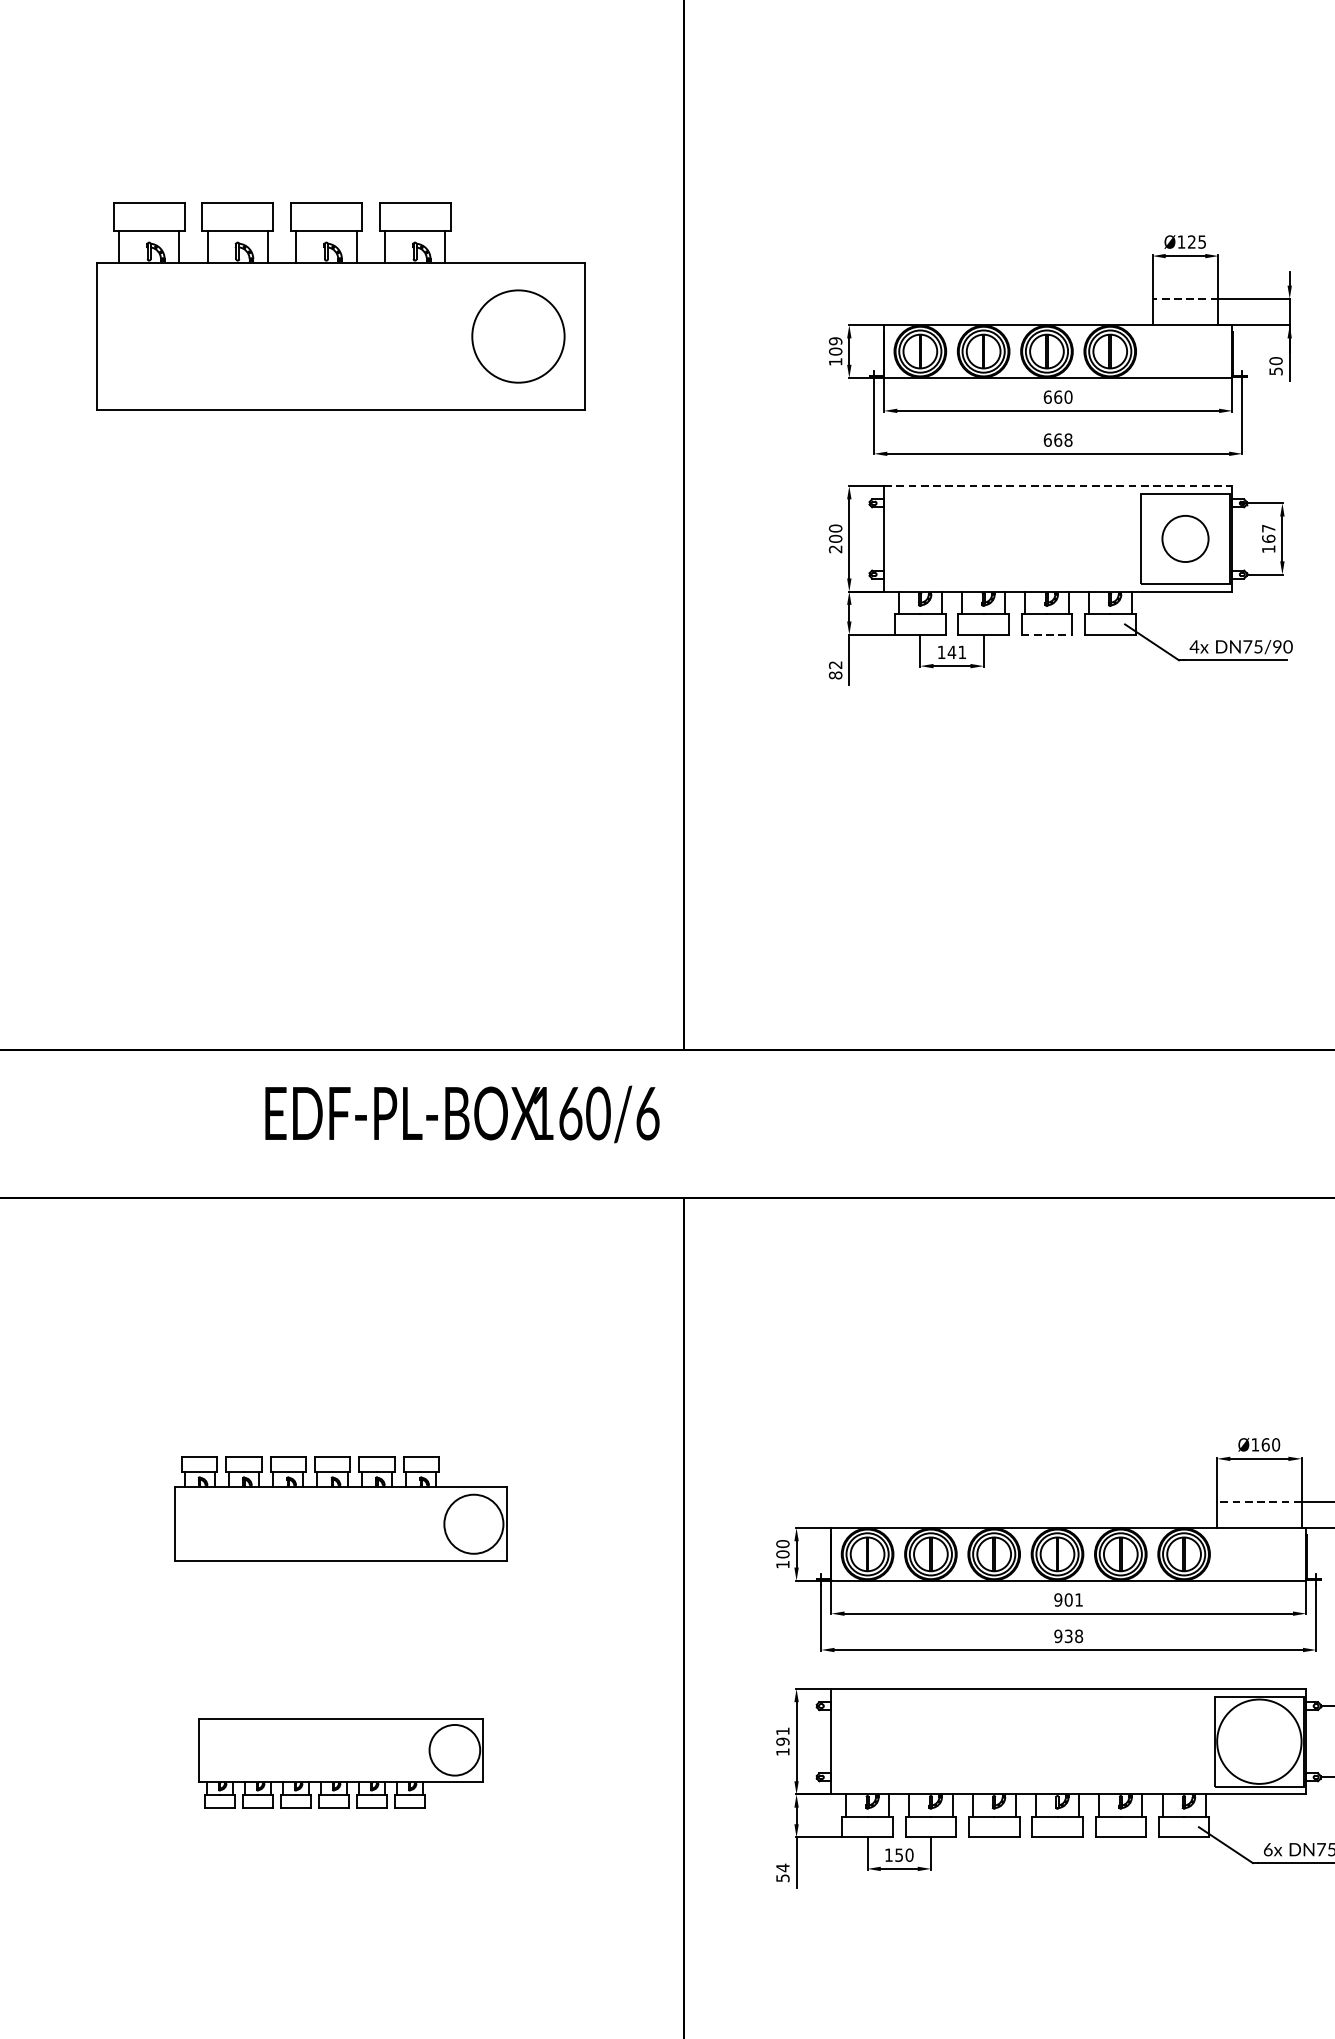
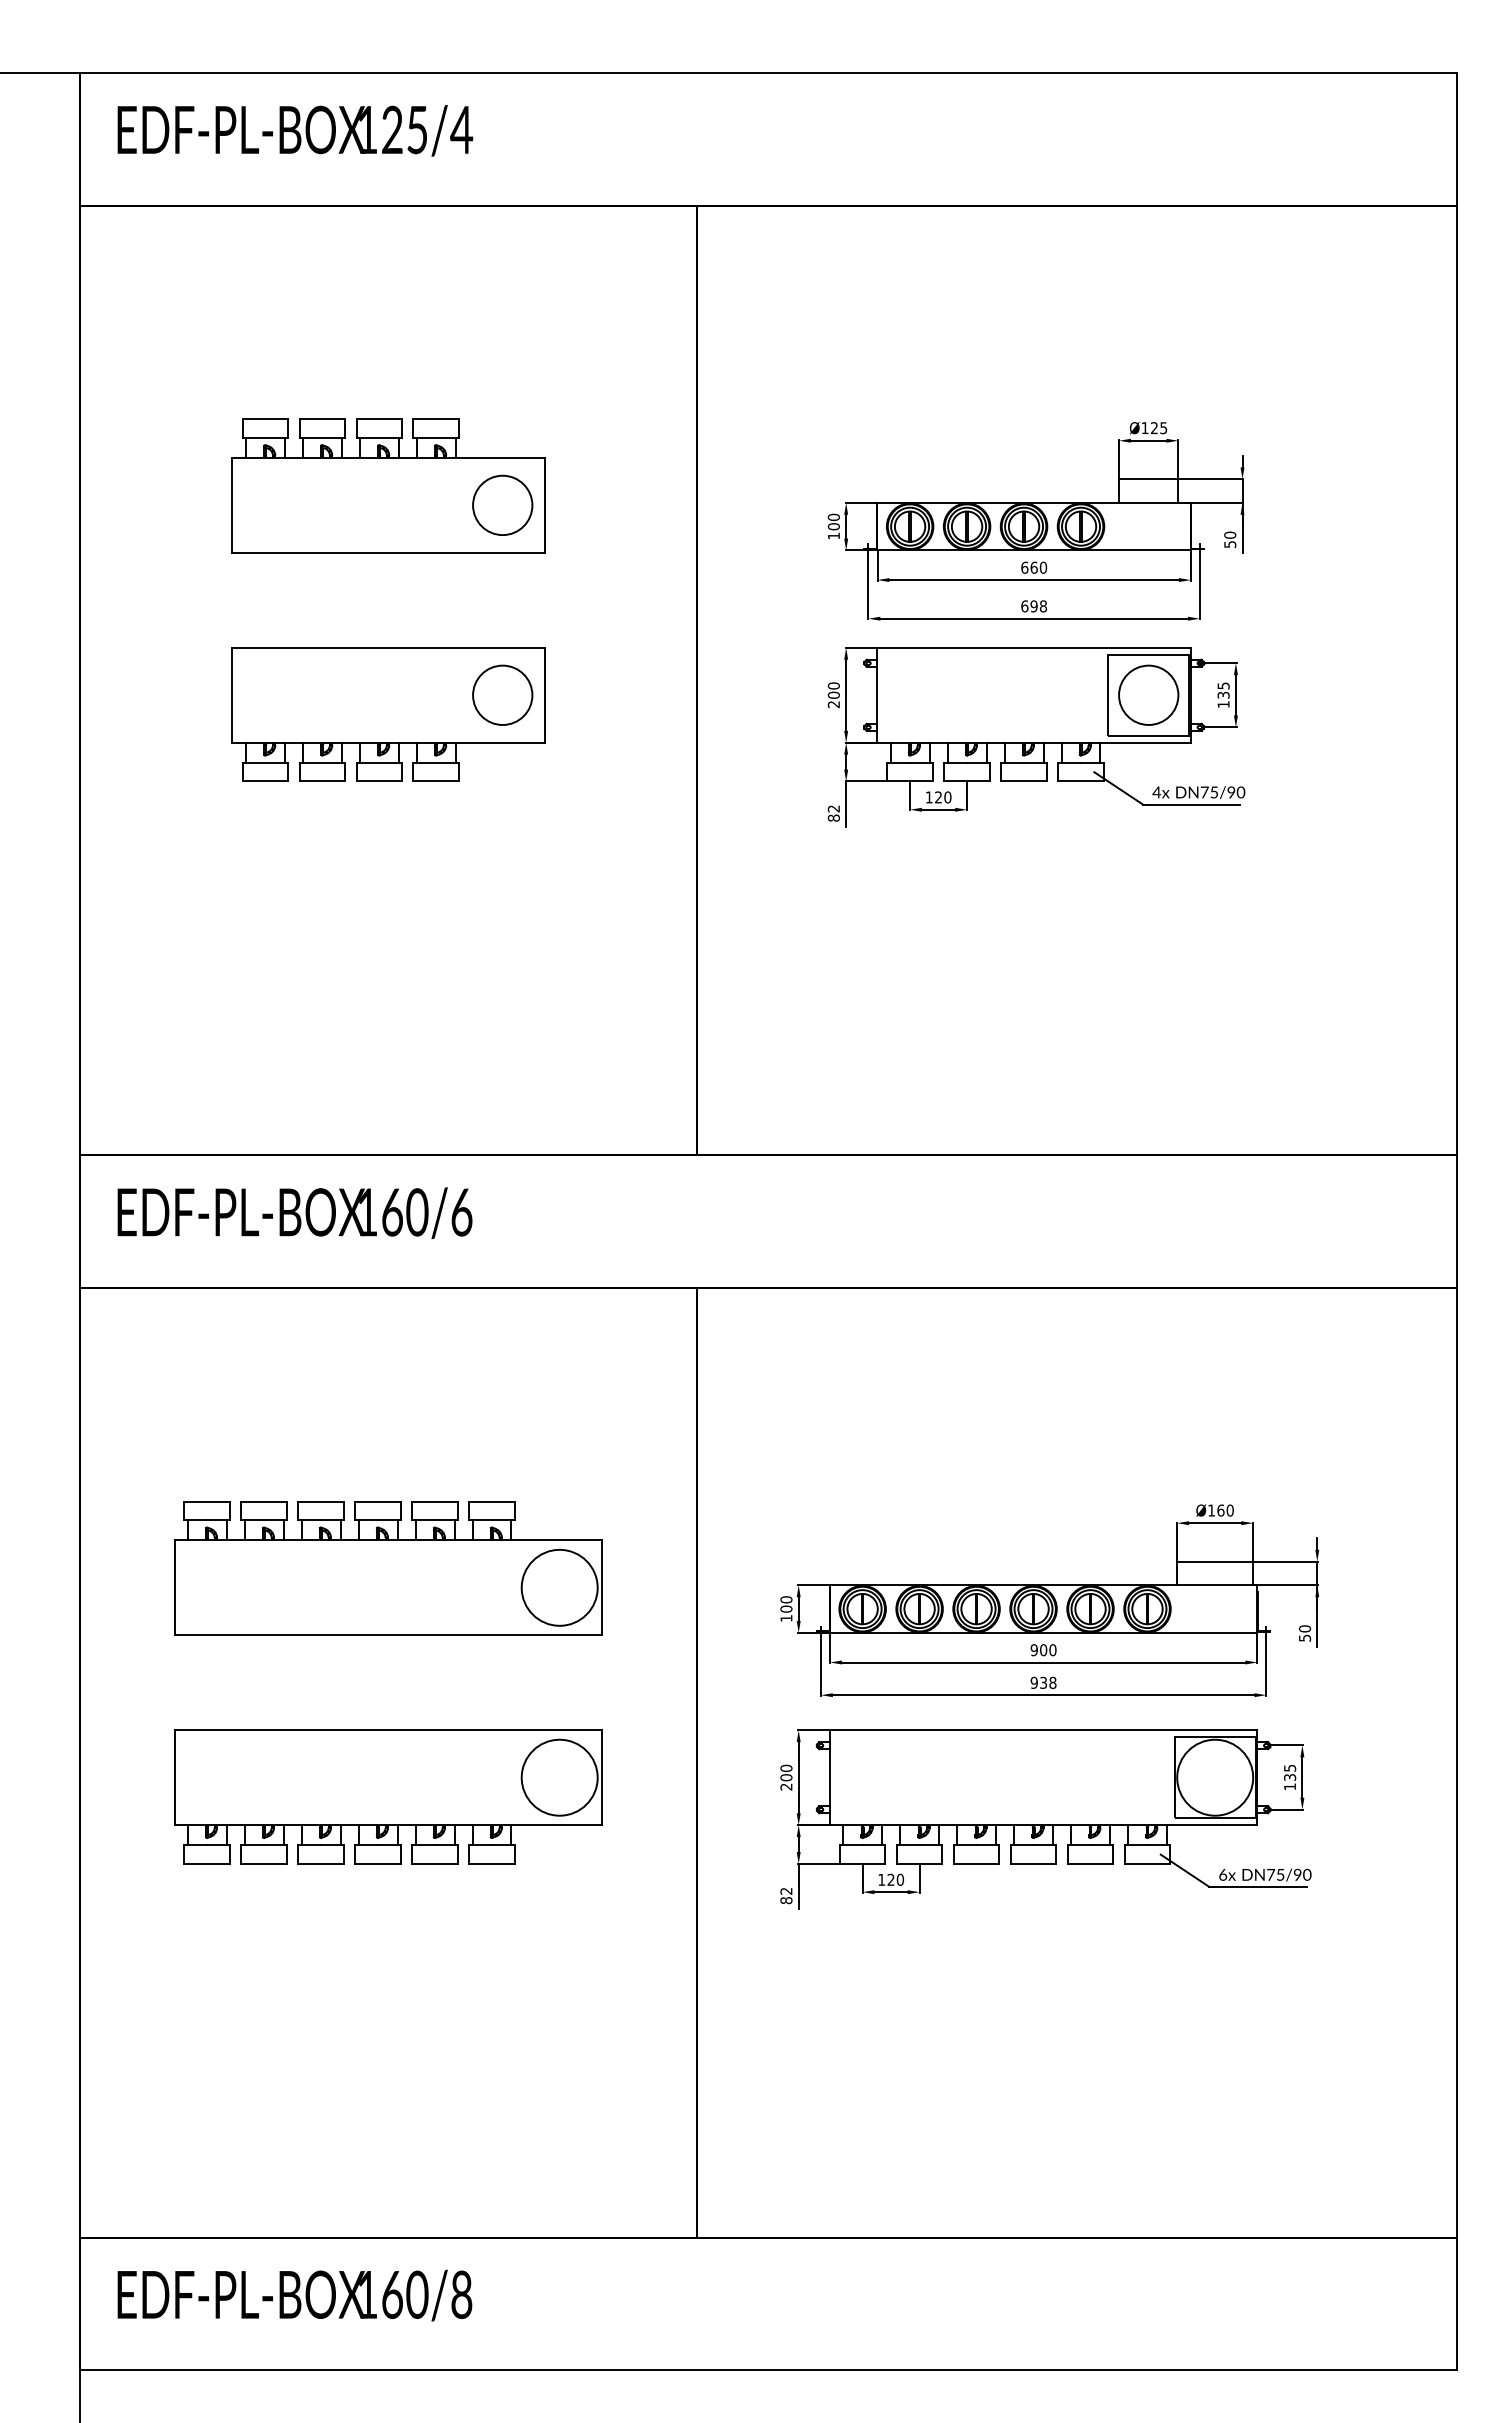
line: (1185, 299) -> (1148, 479), dashed -> solid
part: (340, 305) -> (388, 485), size x0.71
text: (835, 341) -> (833, 517), 109 -> 100
text: (1057, 440) -> (1033, 606), 668 -> 698
line: (1058, 485) -> (1034, 647), dashed -> solid
text: (1268, 533) -> (1223, 690), 167 -> 135
circle: (1185, 538) -> (1148, 694), size x1.43
part: (340, 560) -> (388, 714), added
line: (1047, 634) -> (1024, 781), dashed -> solid
text: (956, 652) -> (942, 797), 141 -> 120
text: (461, 1114) -> (294, 1213), moved
line: (1259, 1501) -> (1215, 1561), dashed -> solid
part: (340, 1509) -> (388, 1568), size x1.43
text: (1078, 1600) -> (1052, 1650), 901 -> 900
text: (782, 1741) -> (786, 1777), 191 -> 200
part: (340, 1762) -> (388, 1796), size x1.67
text: (898, 1854) -> (890, 1879), 150 -> 120
text: (782, 1872) -> (786, 1895), 54 -> 82

